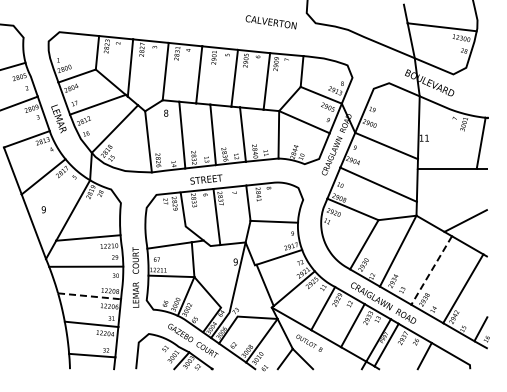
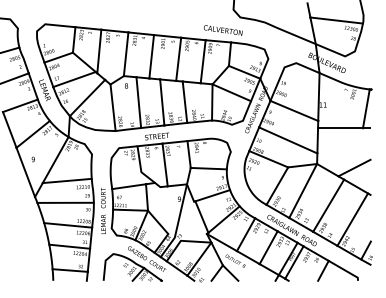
text: (270, 22) -> (222, 30), moved
line: (431, 270) -> (328, 205), dashed -> solid
line: (89, 296) -> (68, 225), dashed -> solid

